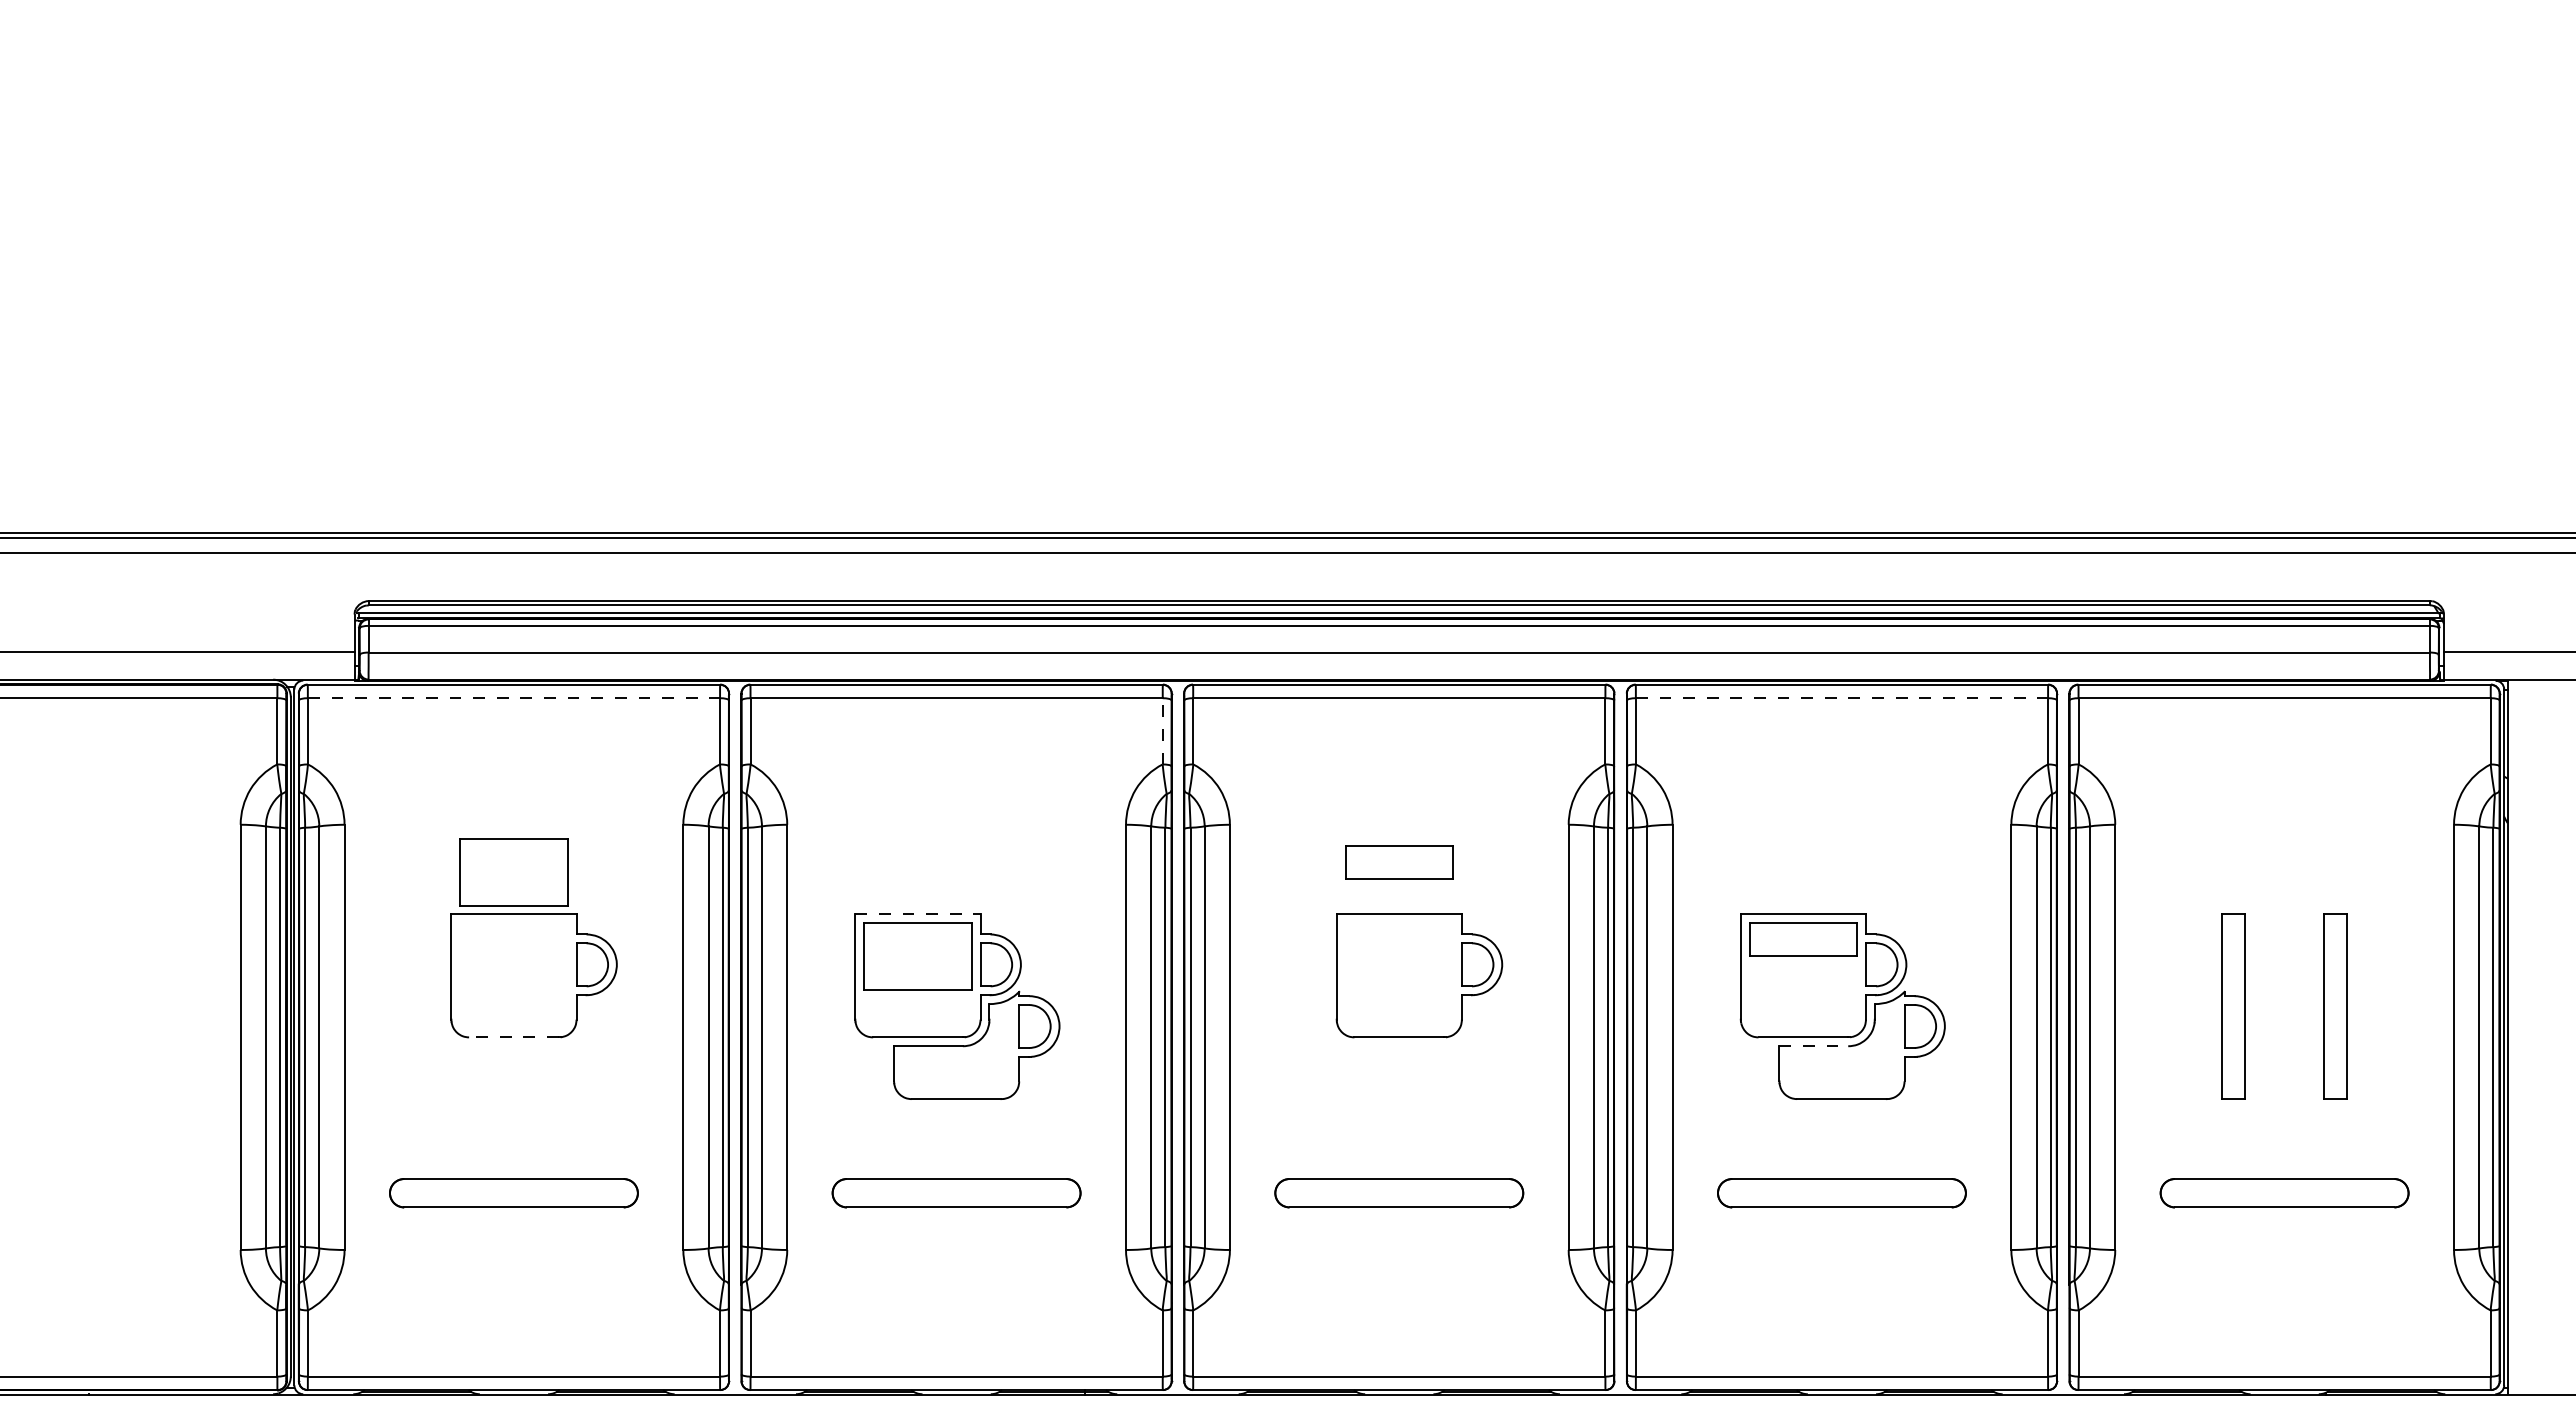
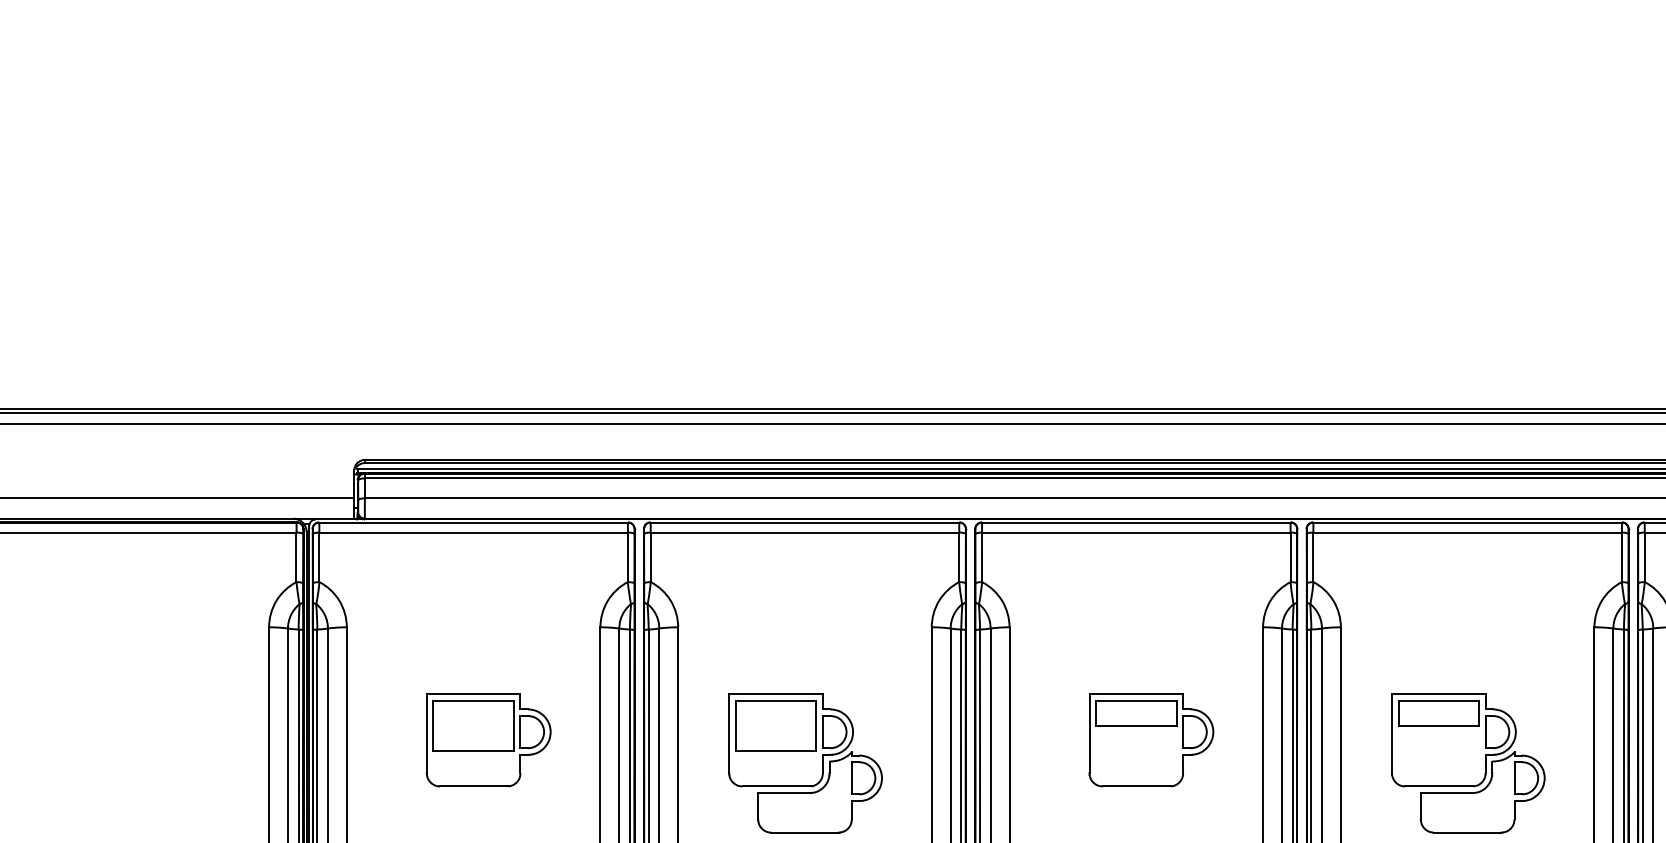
line: (513, 698) -> (473, 532), dashed -> solid
line: (1841, 698) -> (1467, 532), dashed -> solid
line: (1162, 730) -> (959, 556), dashed -> solid
part: (1399, 862) -> (1136, 713), moved
part: (513, 872) -> (473, 725), moved
line: (917, 914) -> (775, 694), dashed -> solid
line: (513, 1037) -> (473, 786), dashed -> solid
line: (1814, 1046) -> (1447, 793), dashed -> solid

